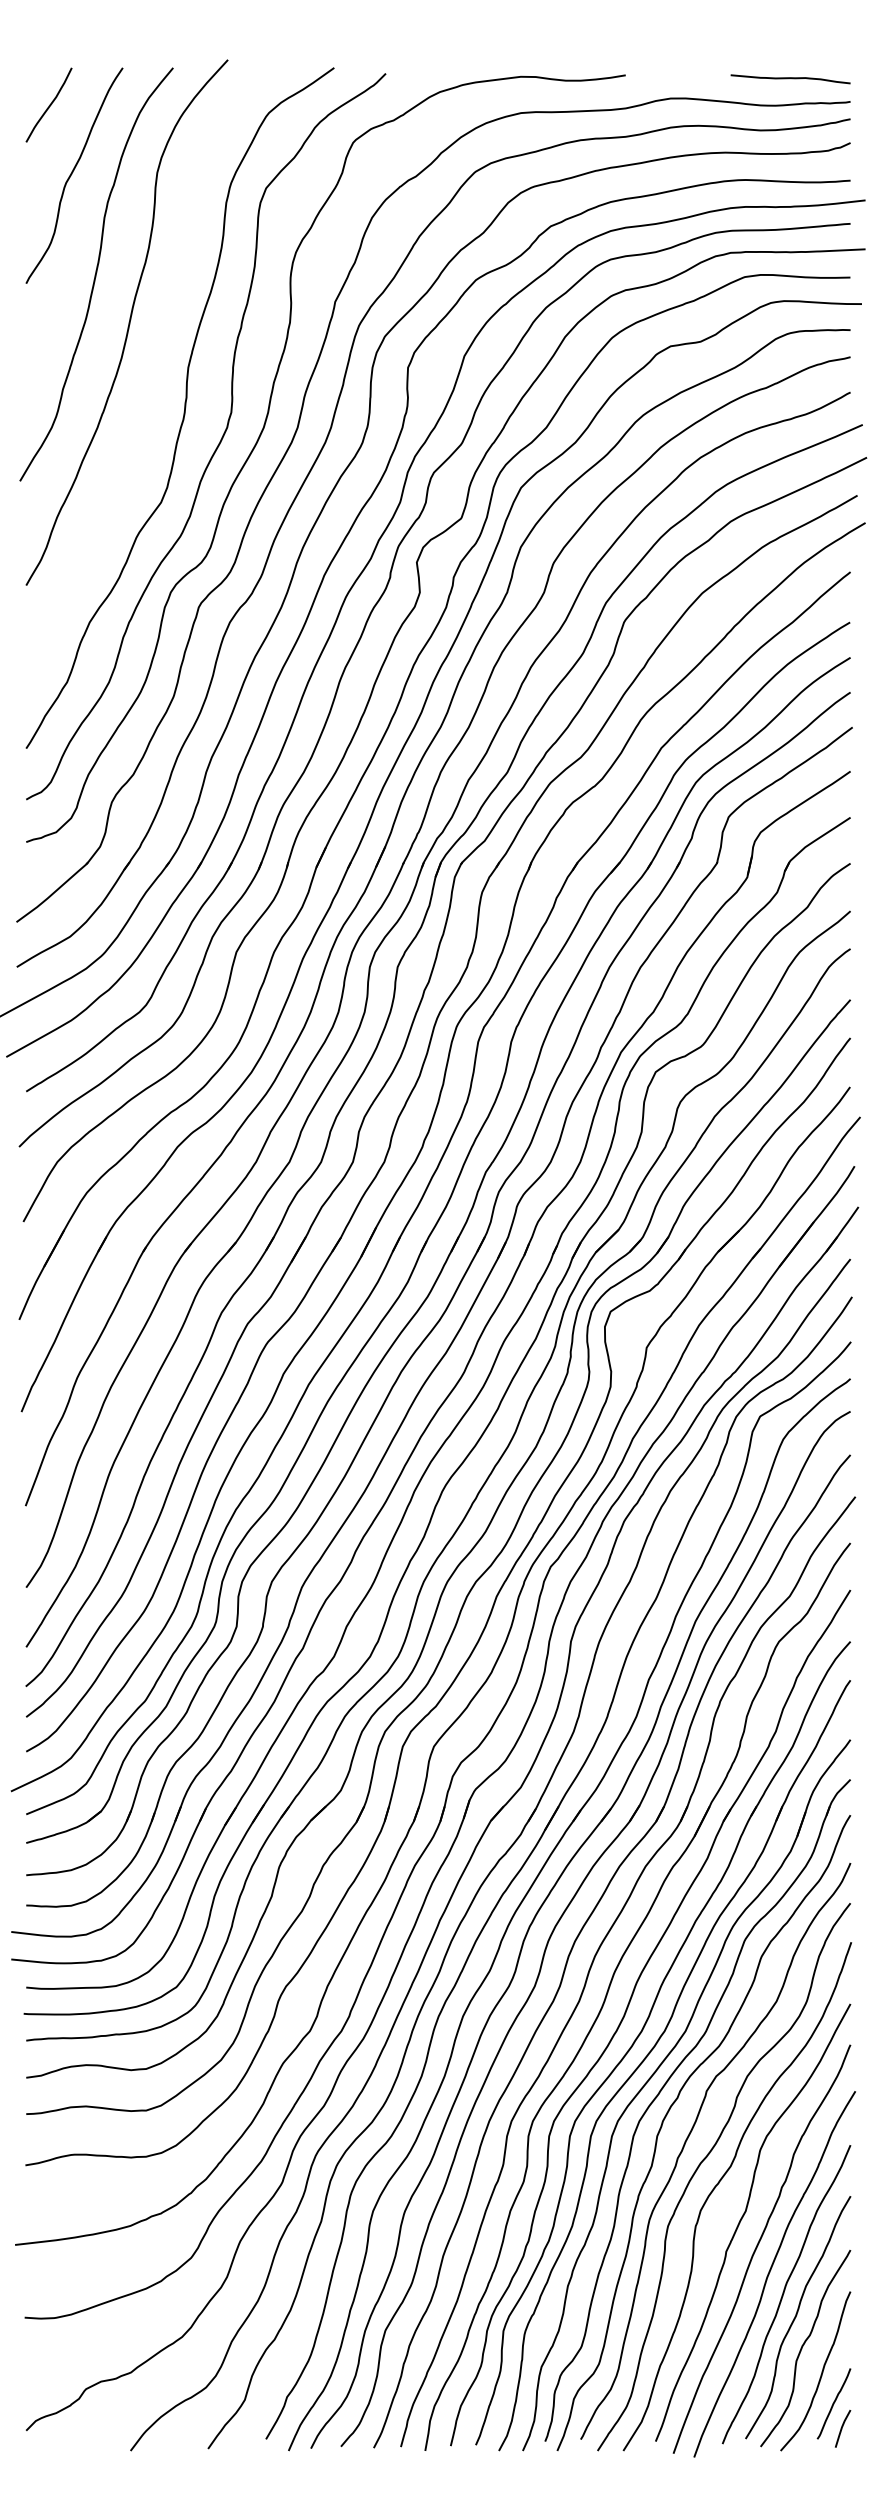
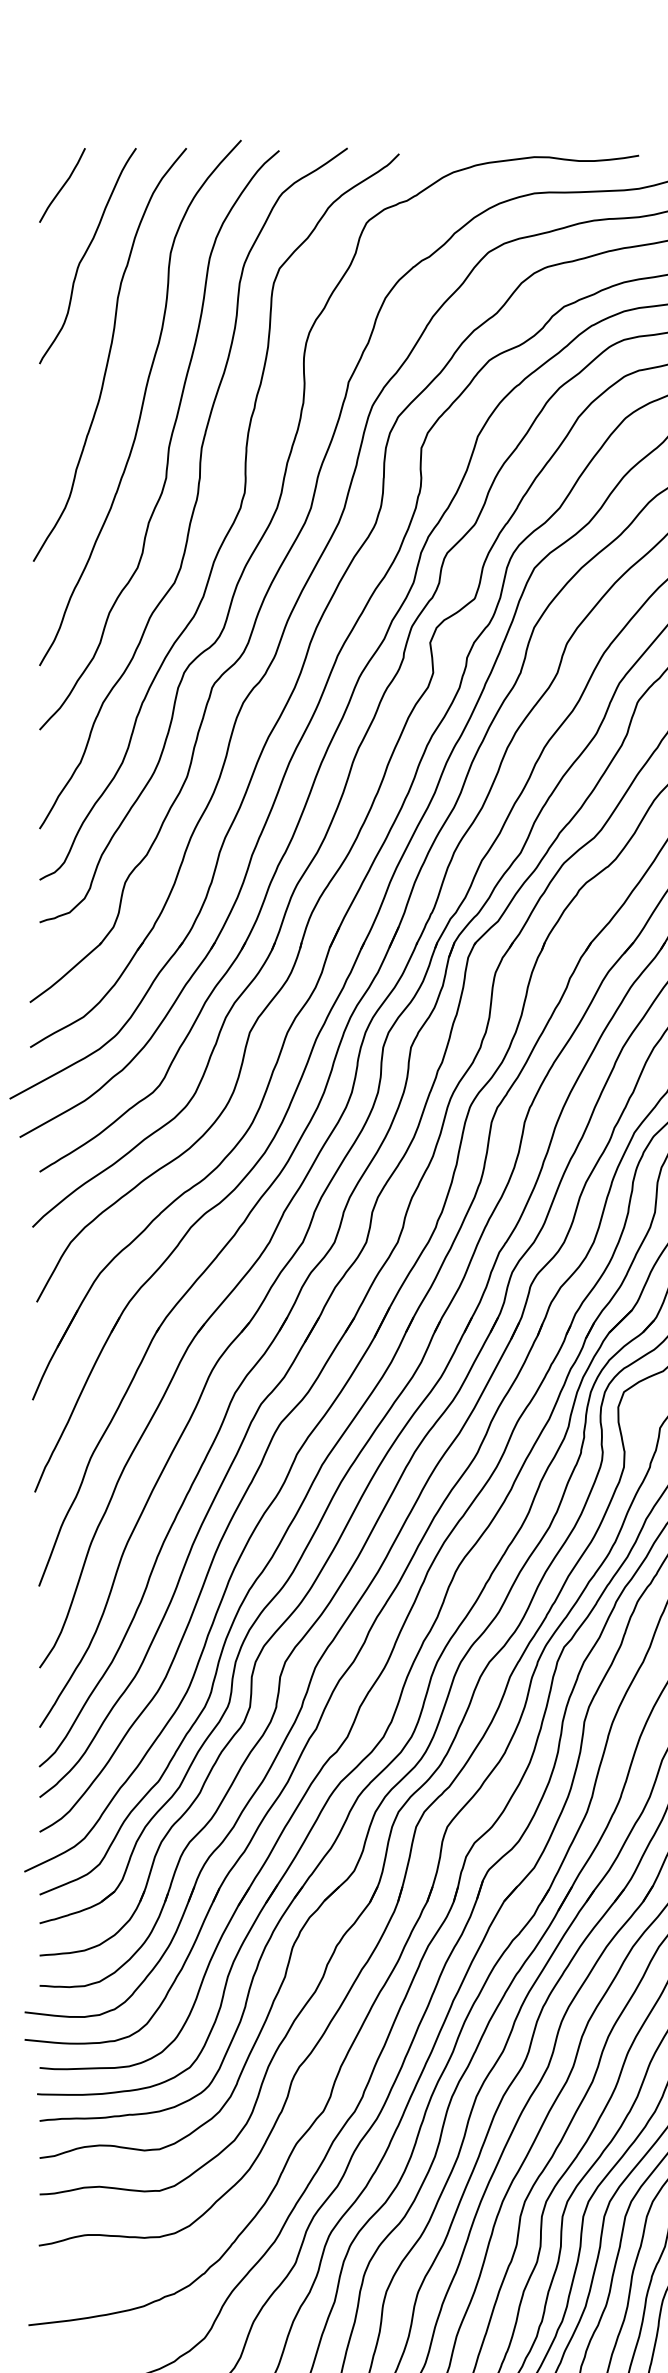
curve: (155, 362) -> (168, 442), added

